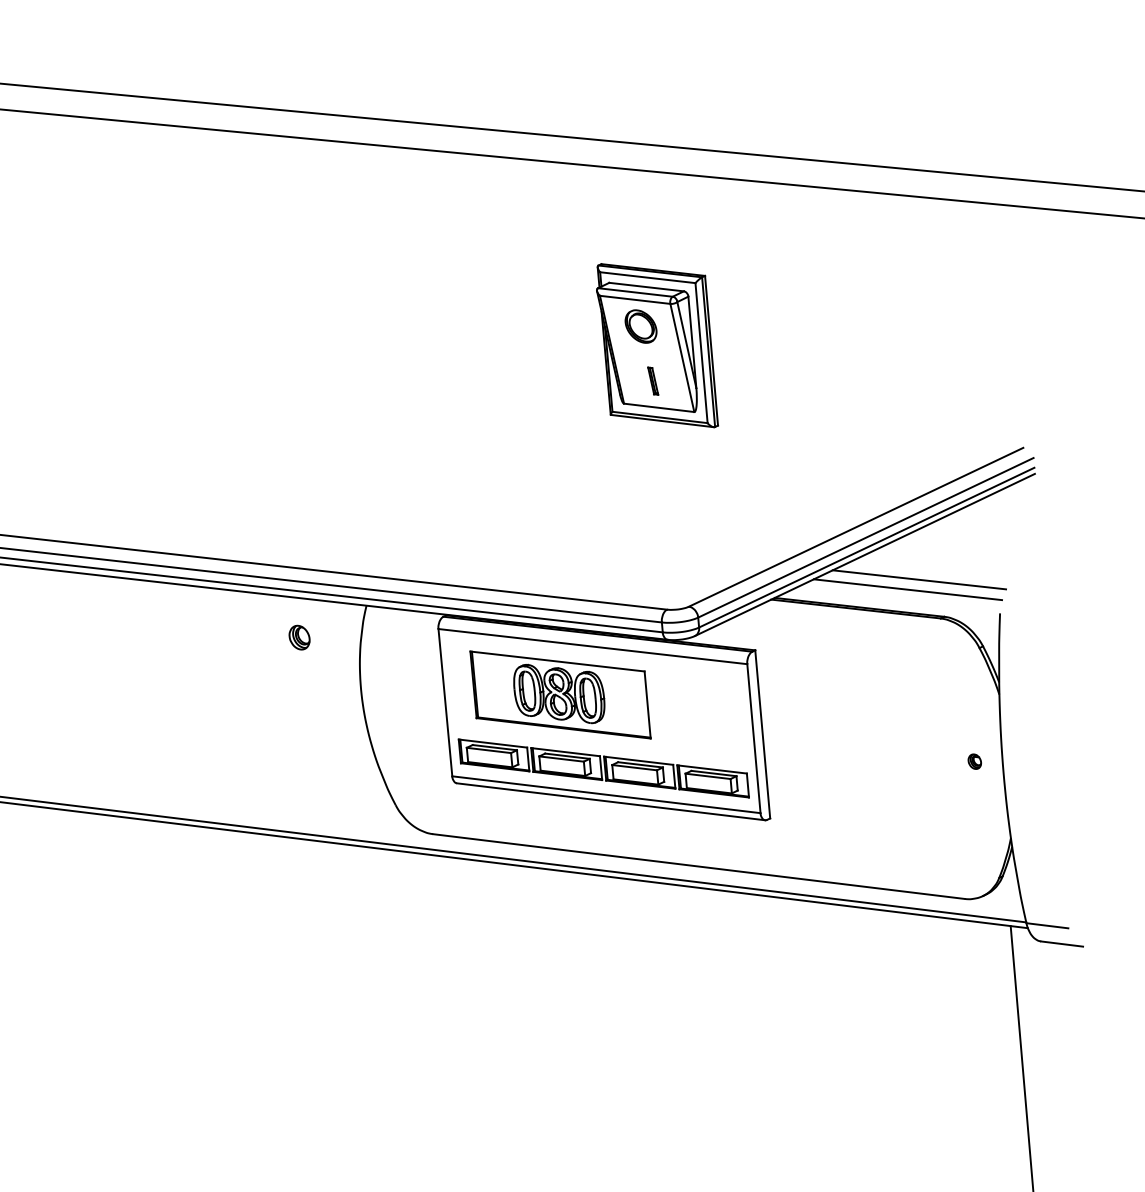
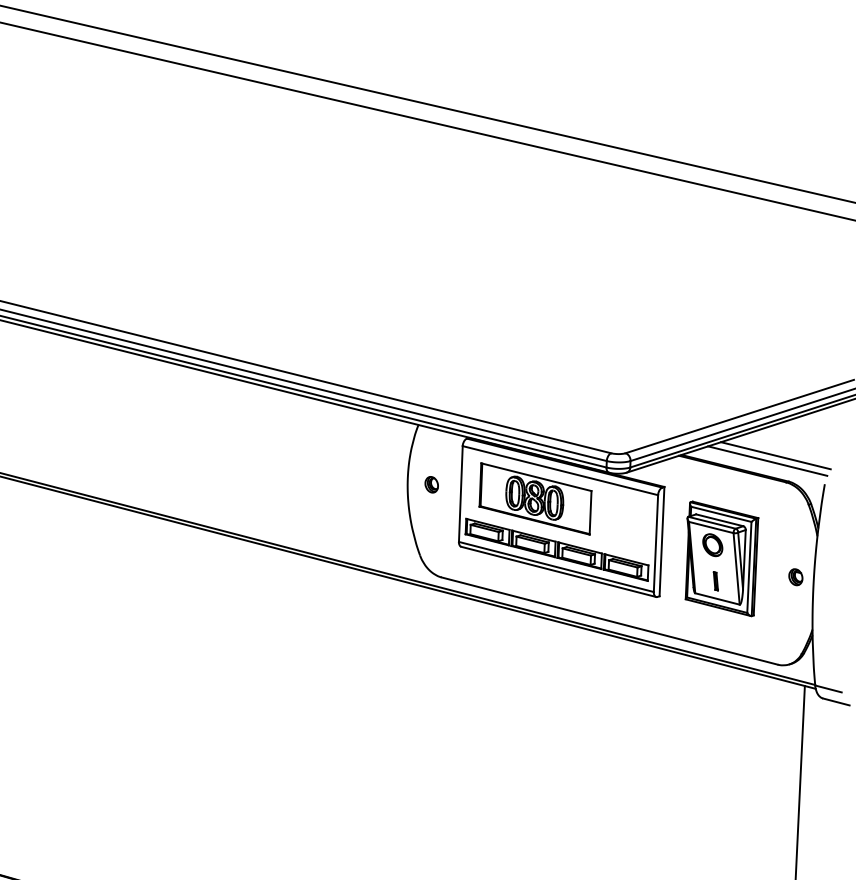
part: (657, 345) -> (721, 558), moved
part: (299, 637) -> (431, 484), moved
part: (974, 762) -> (795, 577), size x1.67

